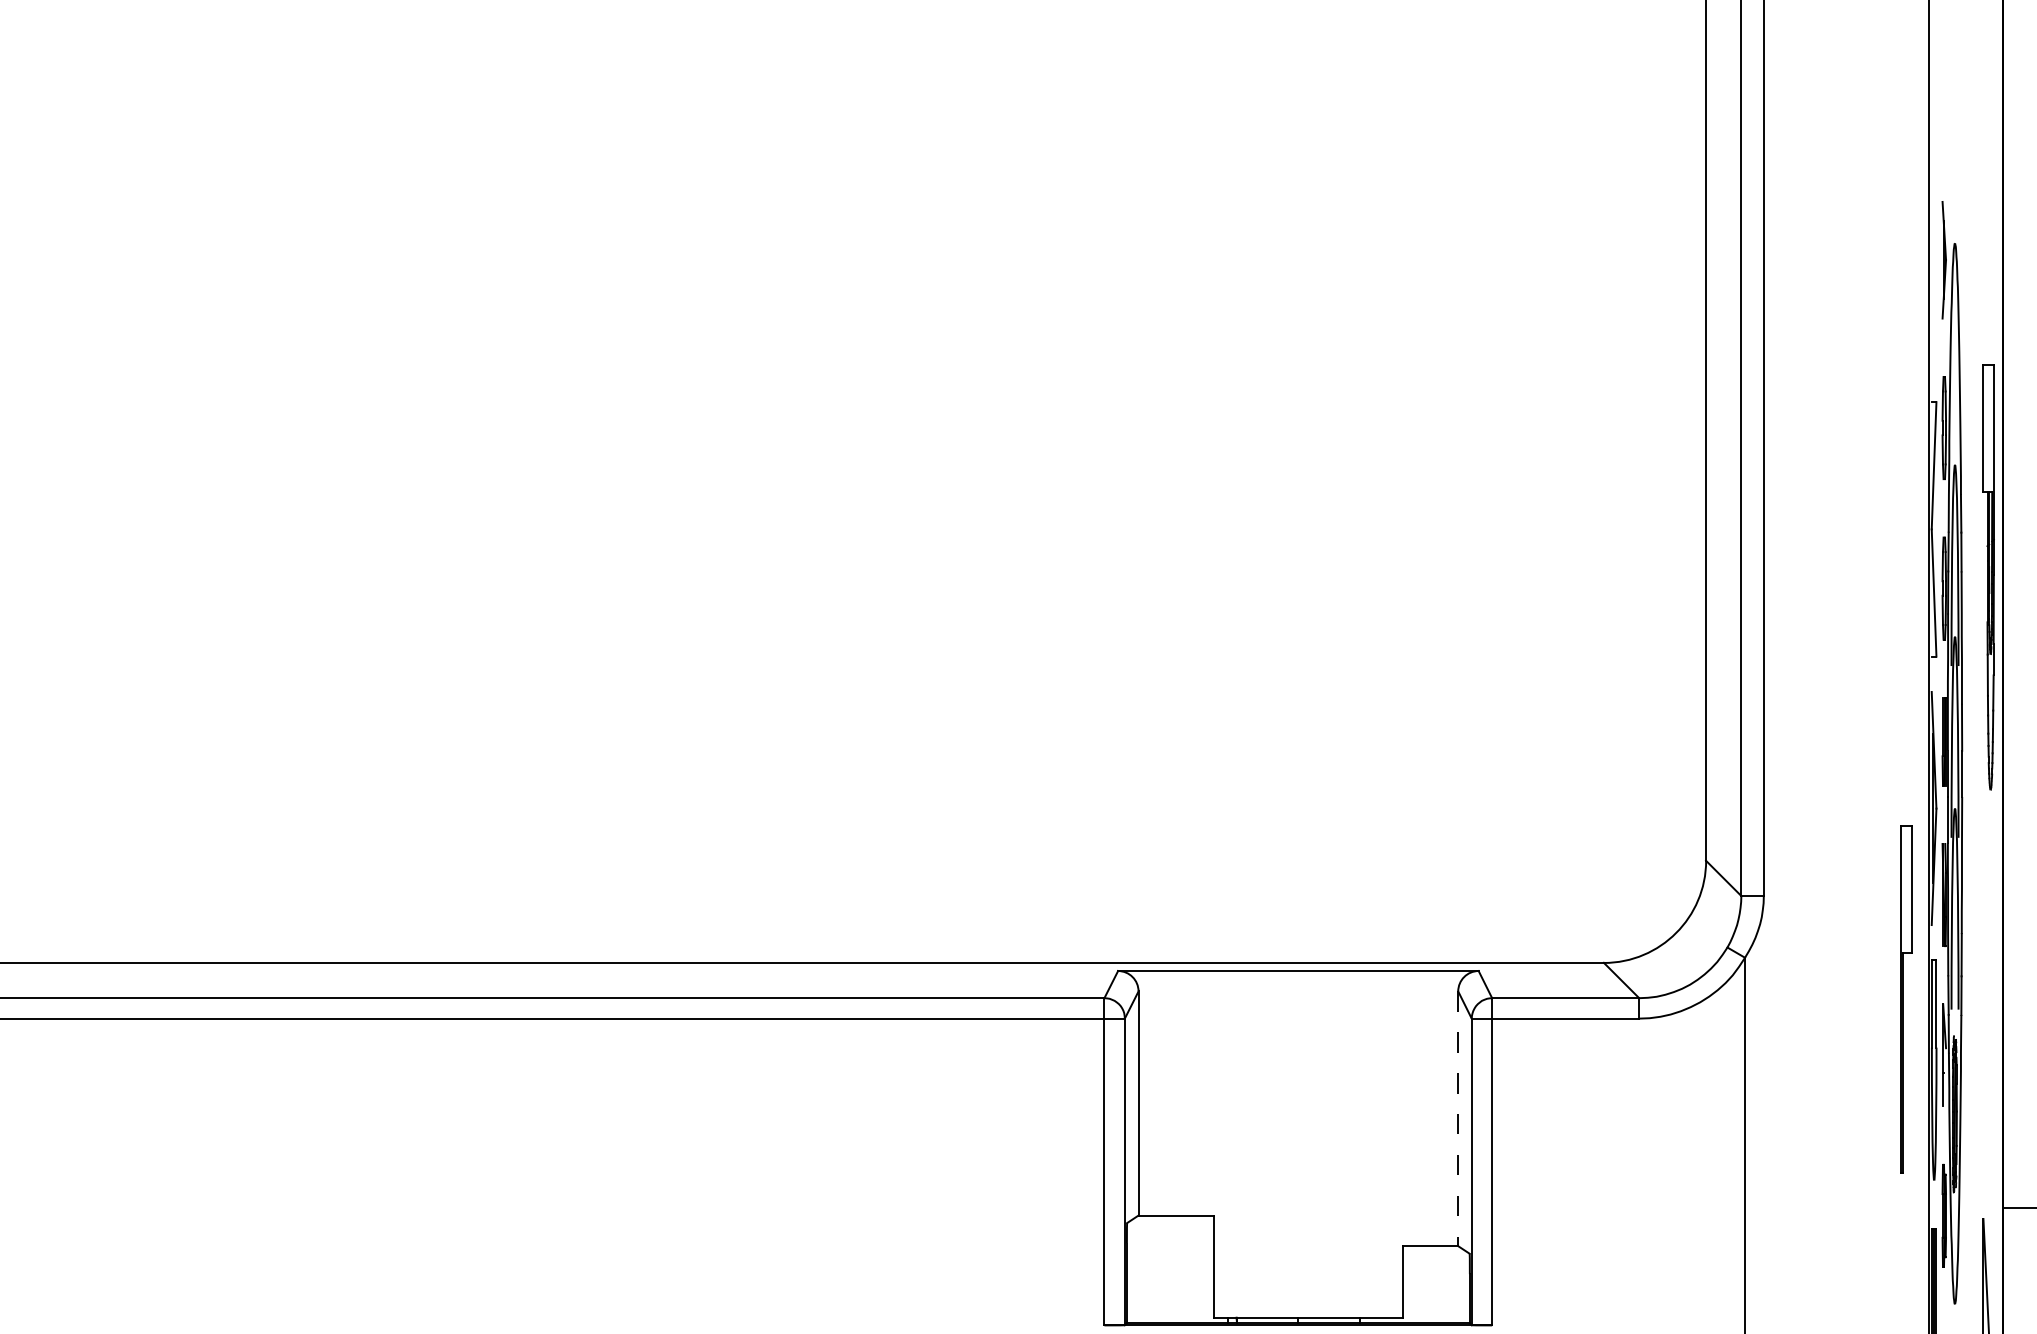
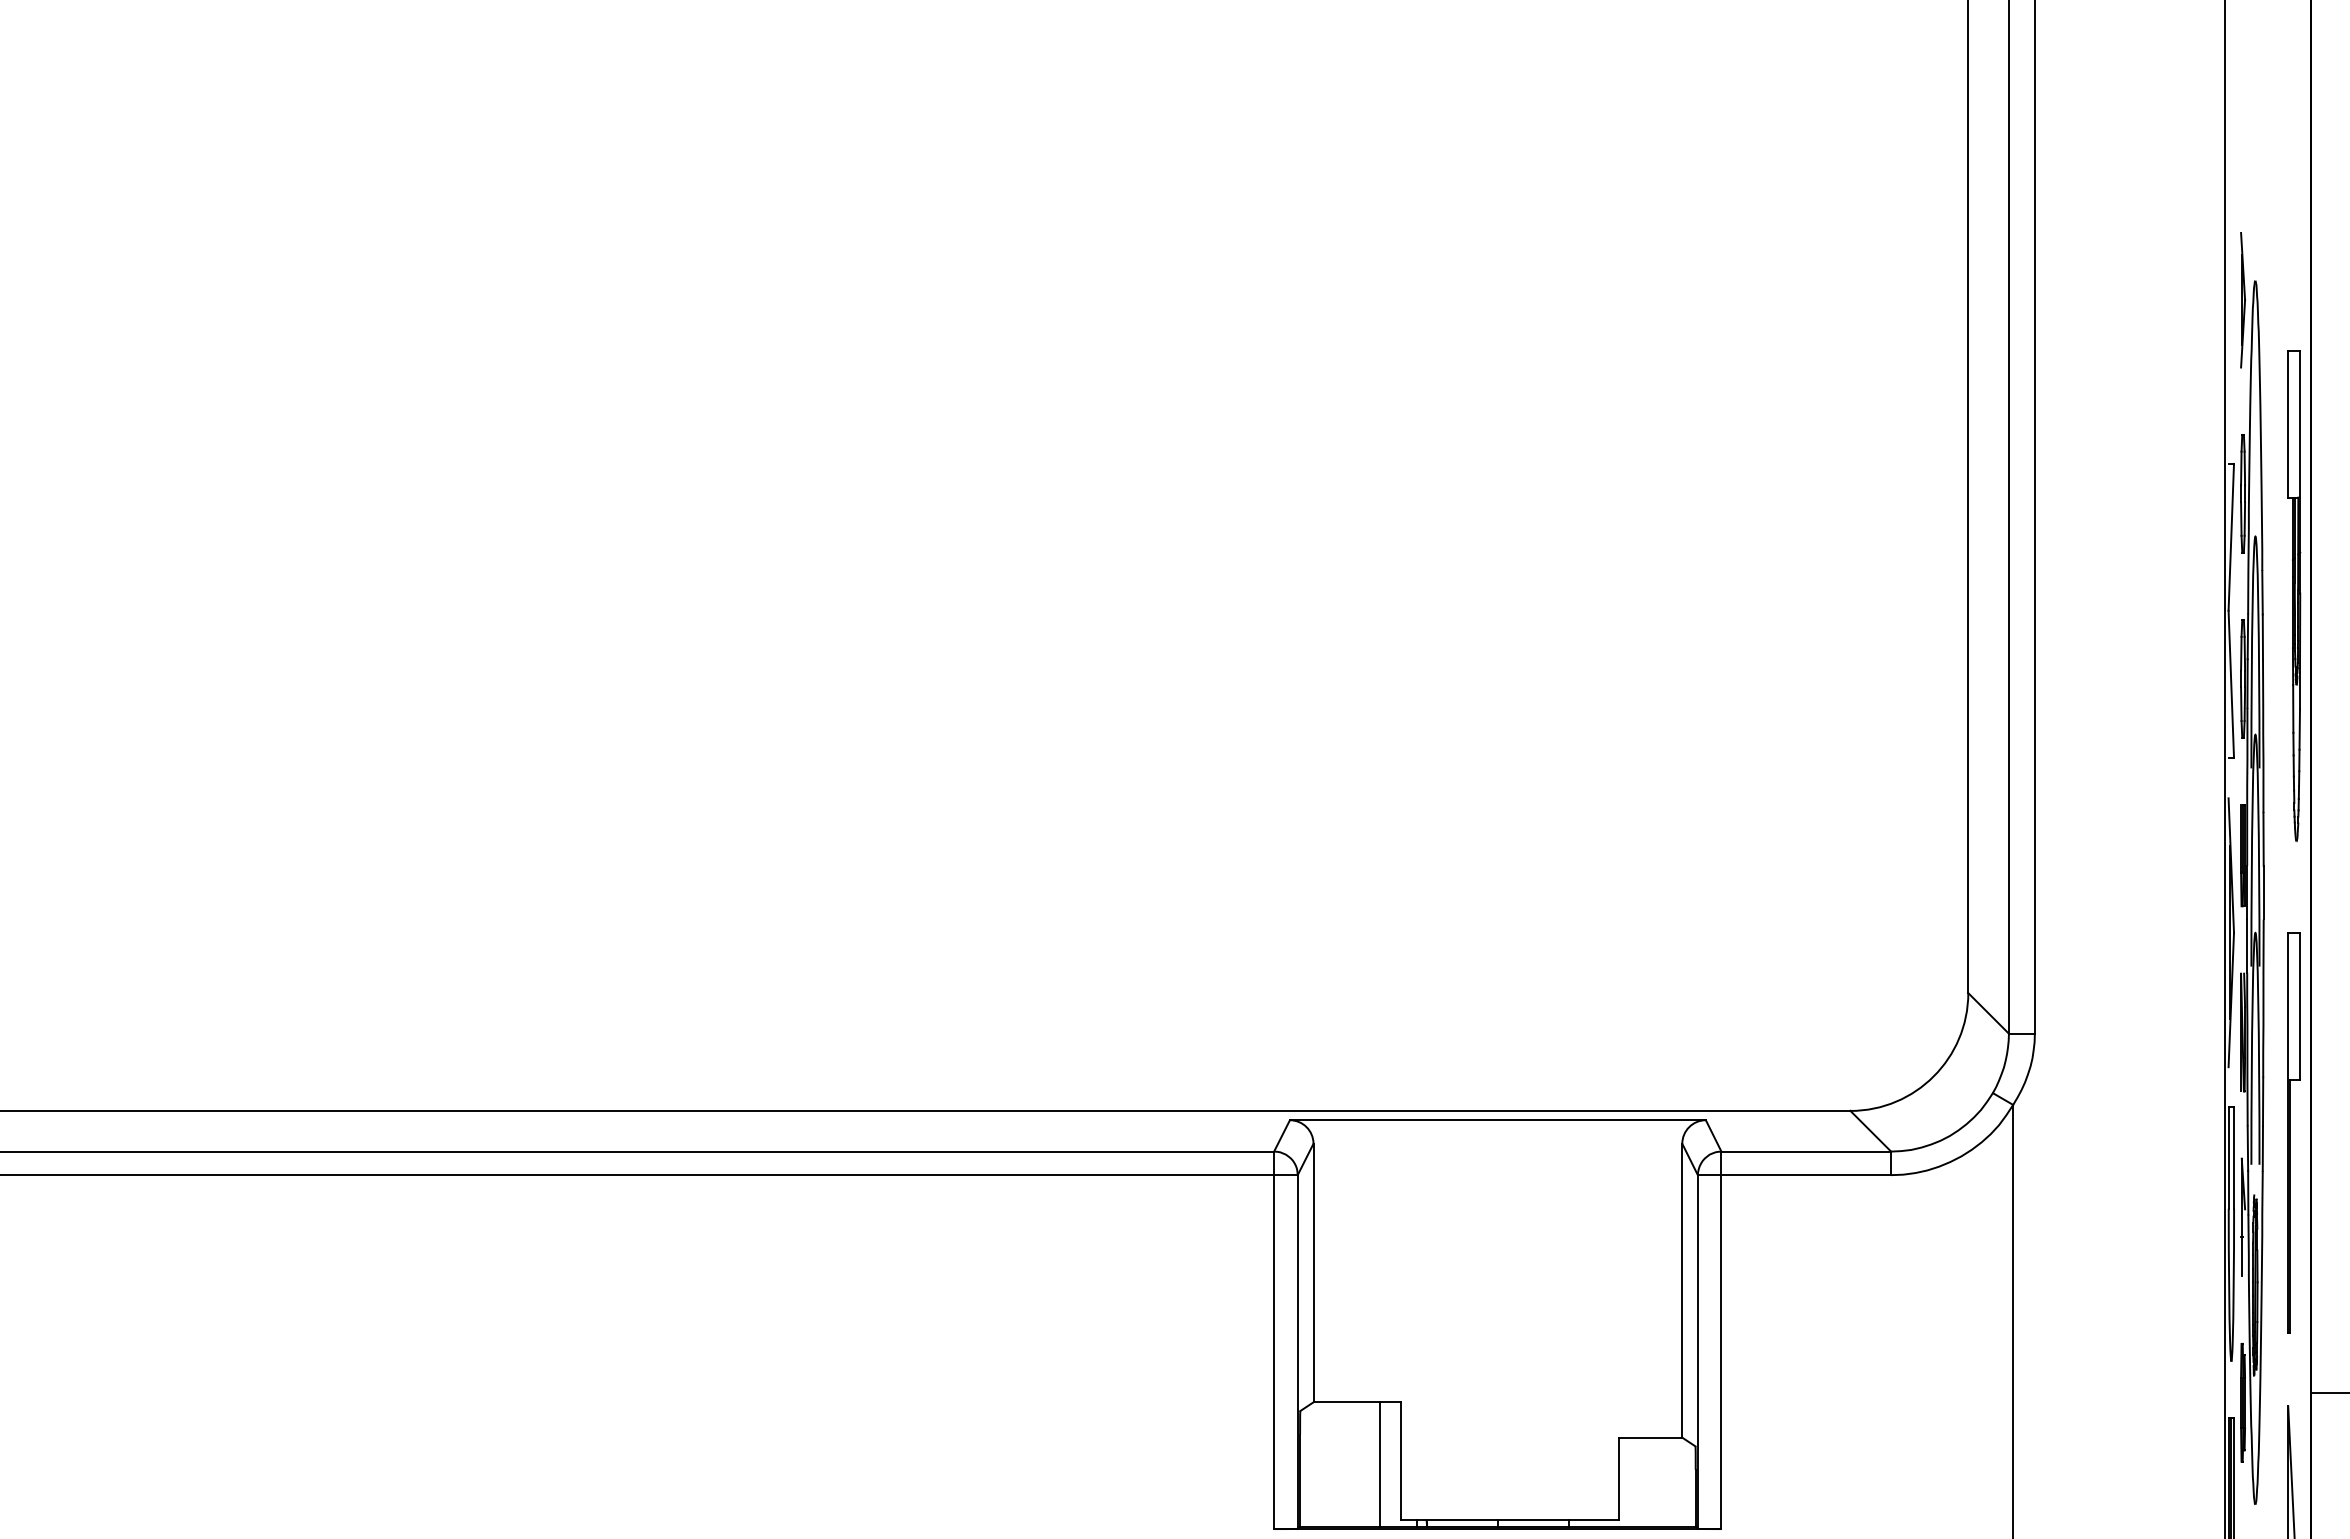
part: (1988, 577) -> (2294, 596), moved
part: (1905, 998) -> (2293, 1132), moved
line: (1458, 1118) -> (1682, 1290), dashed -> solid
line: (1195, 1269) -> (1379, 1464), added

